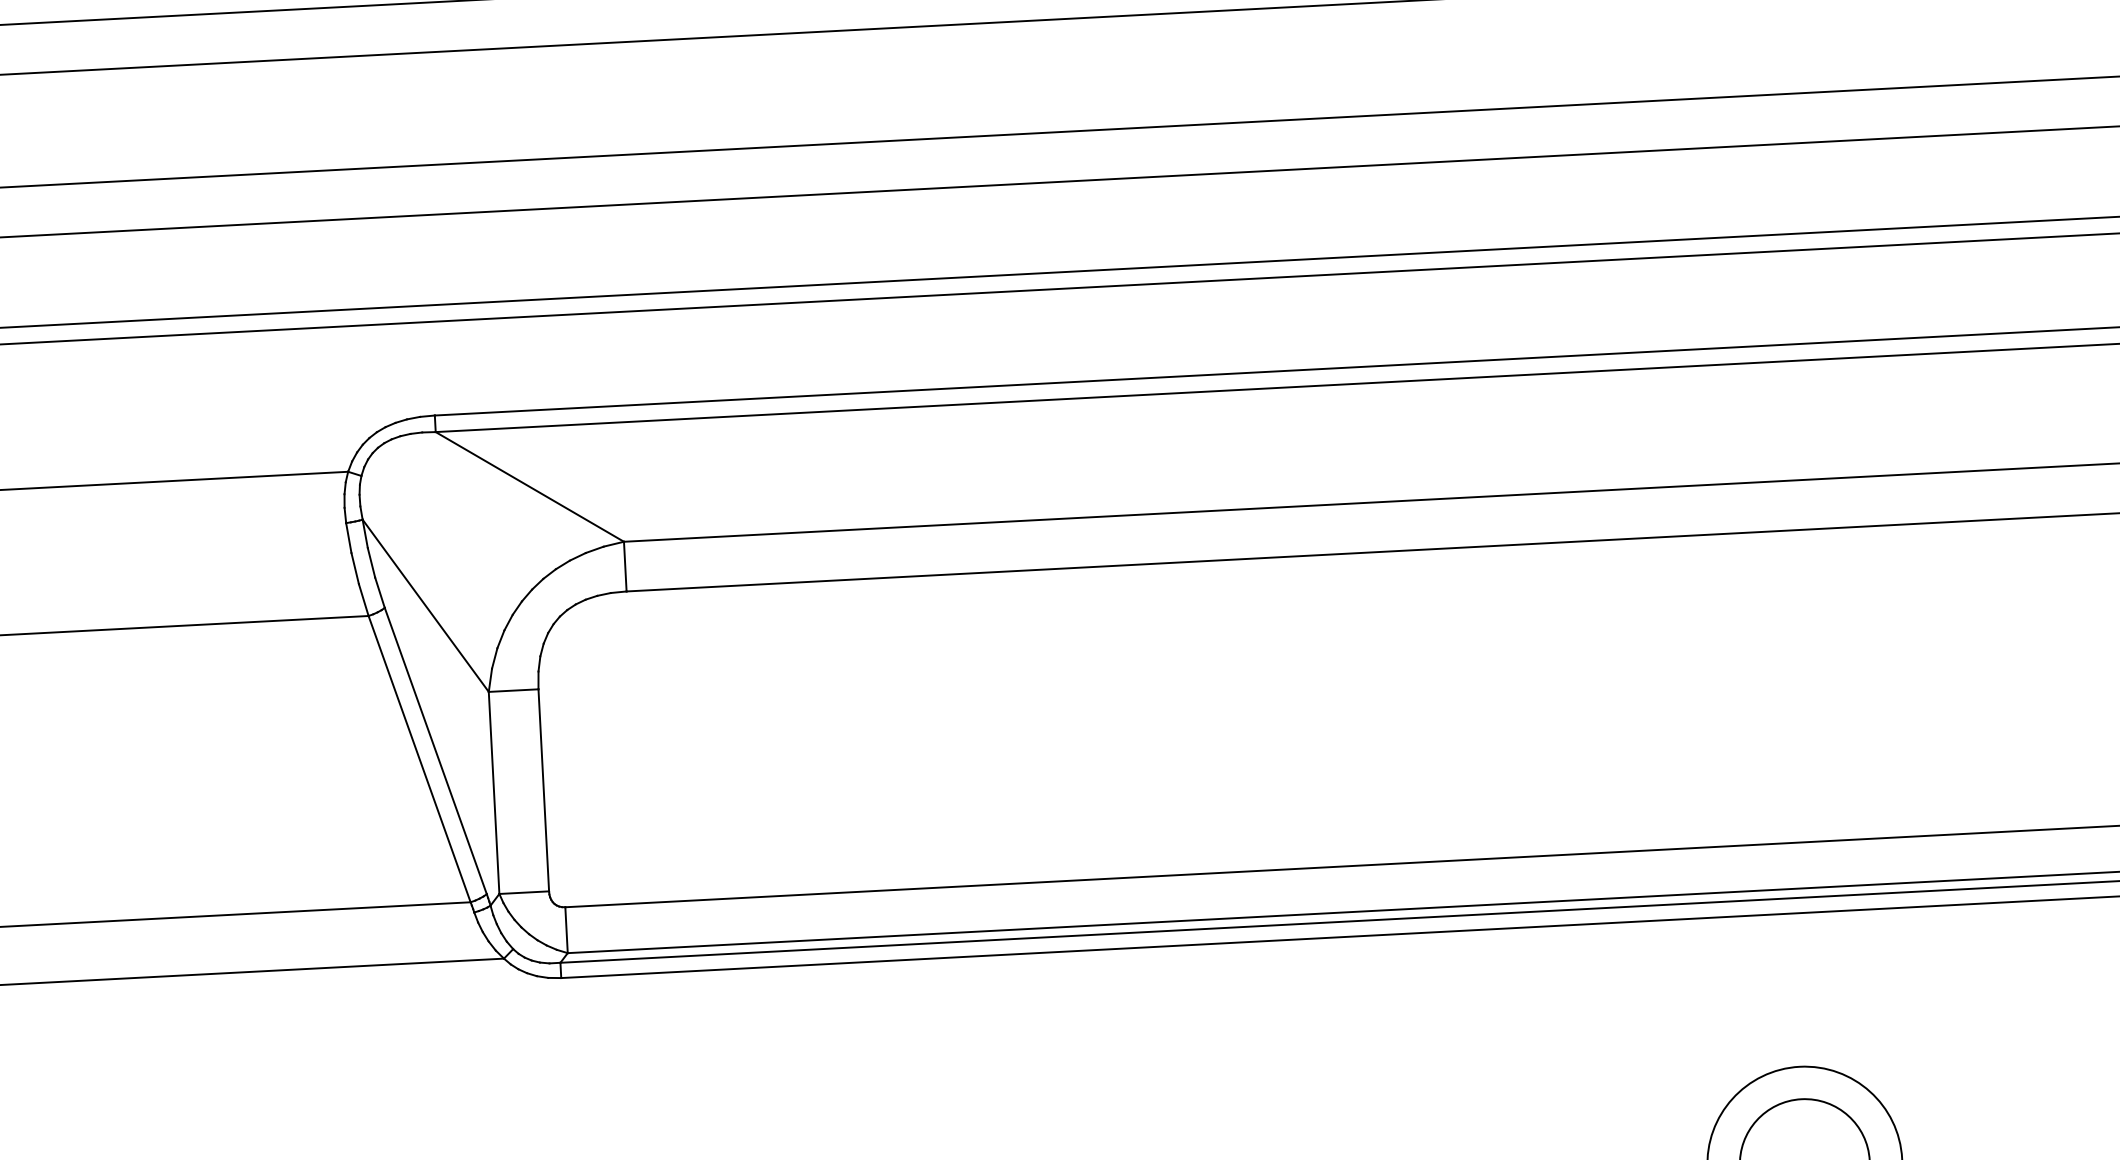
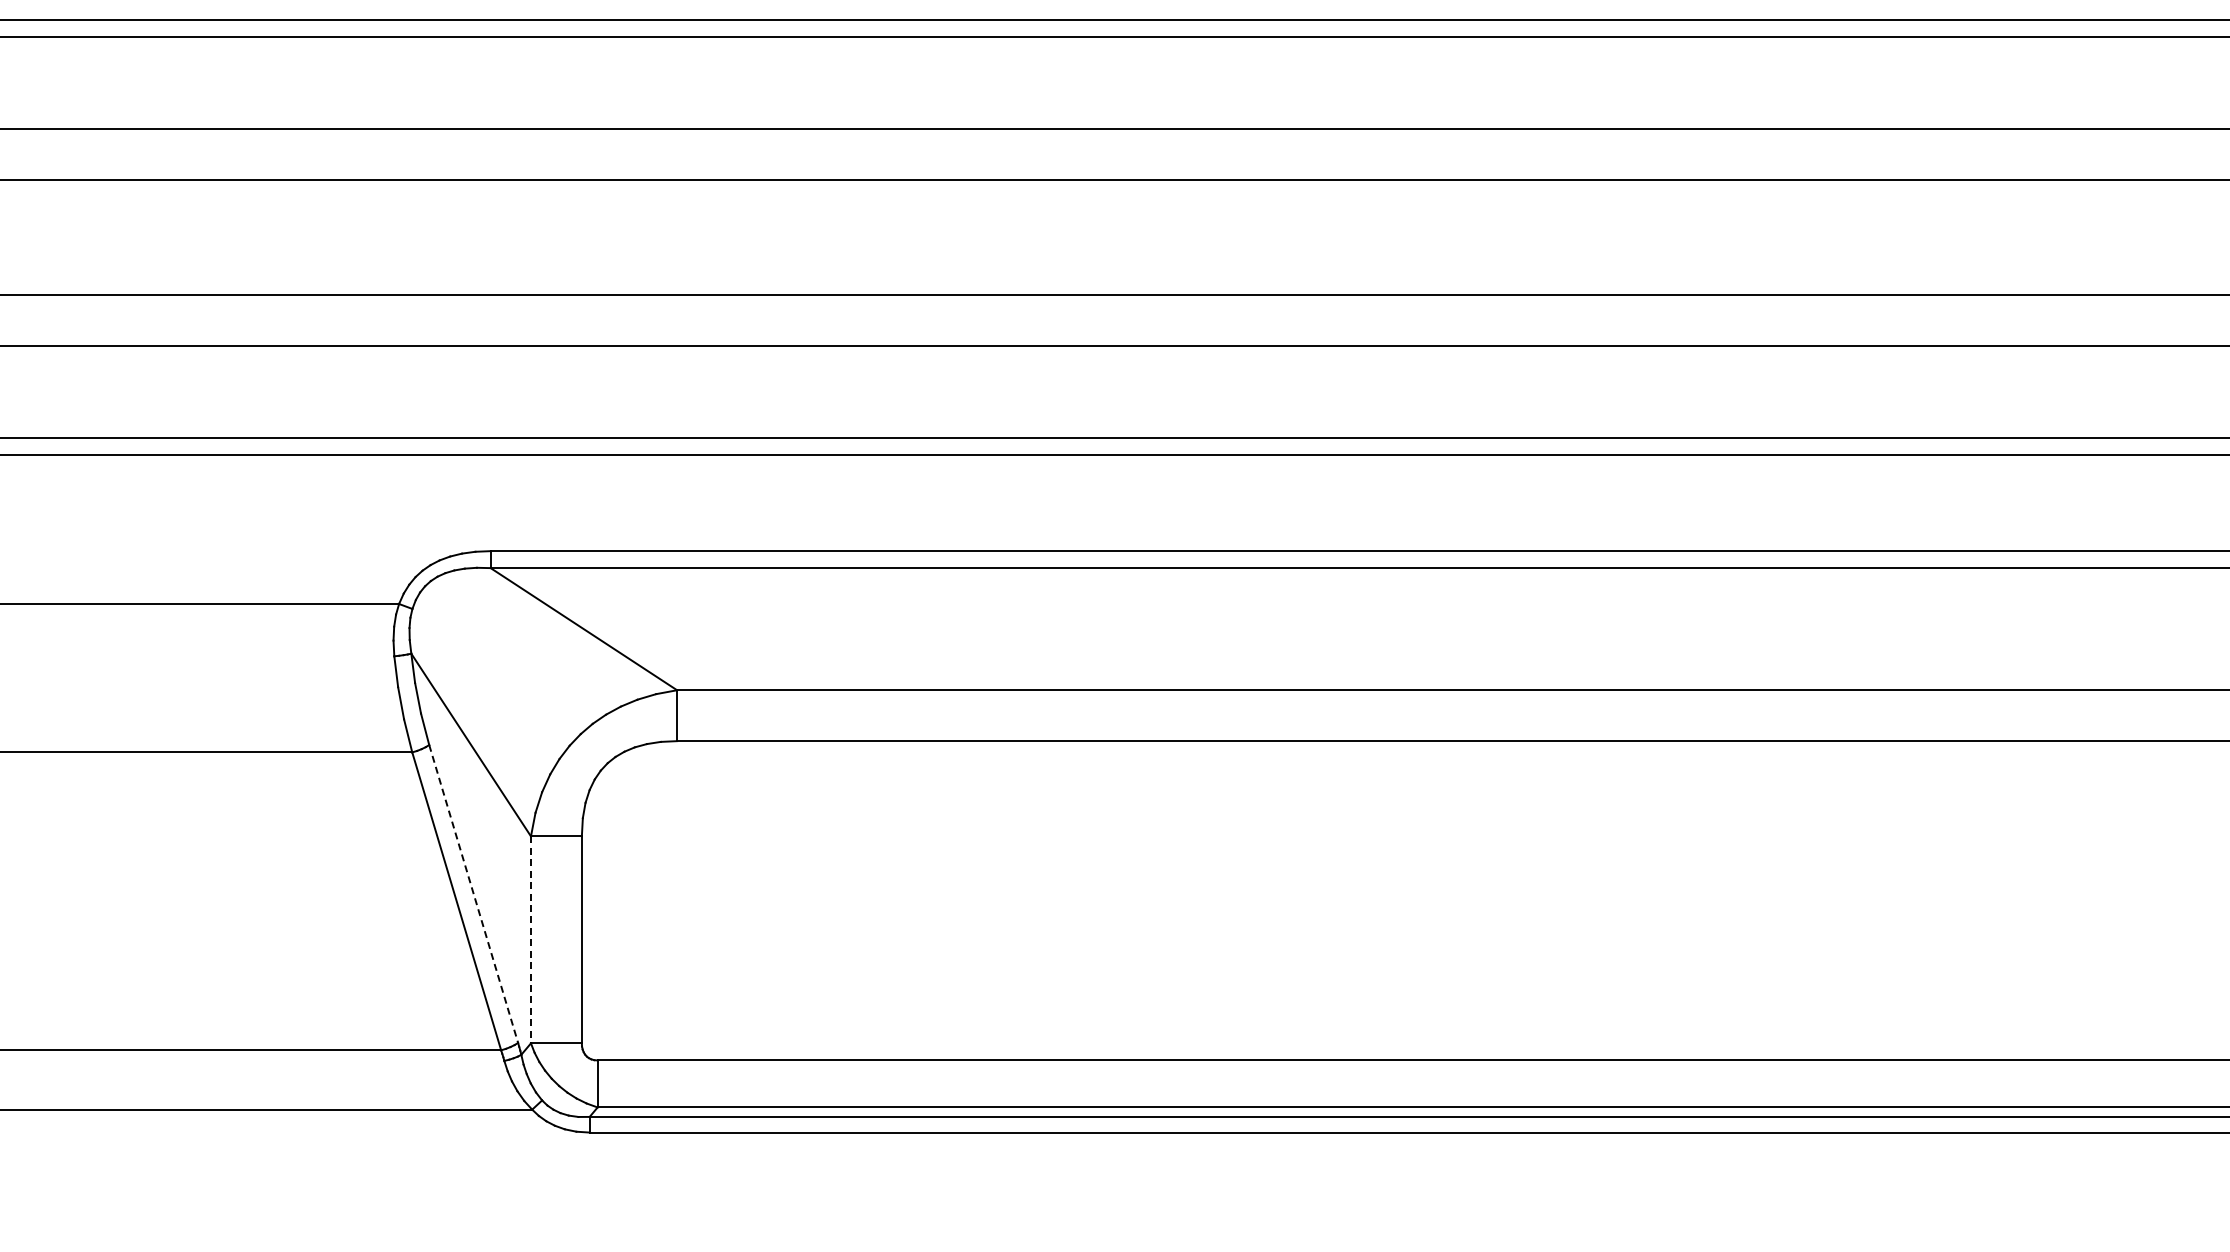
line: (435, 751) -> (473, 894), solid -> dashed
line: (493, 793) -> (530, 940), solid -> dashed

